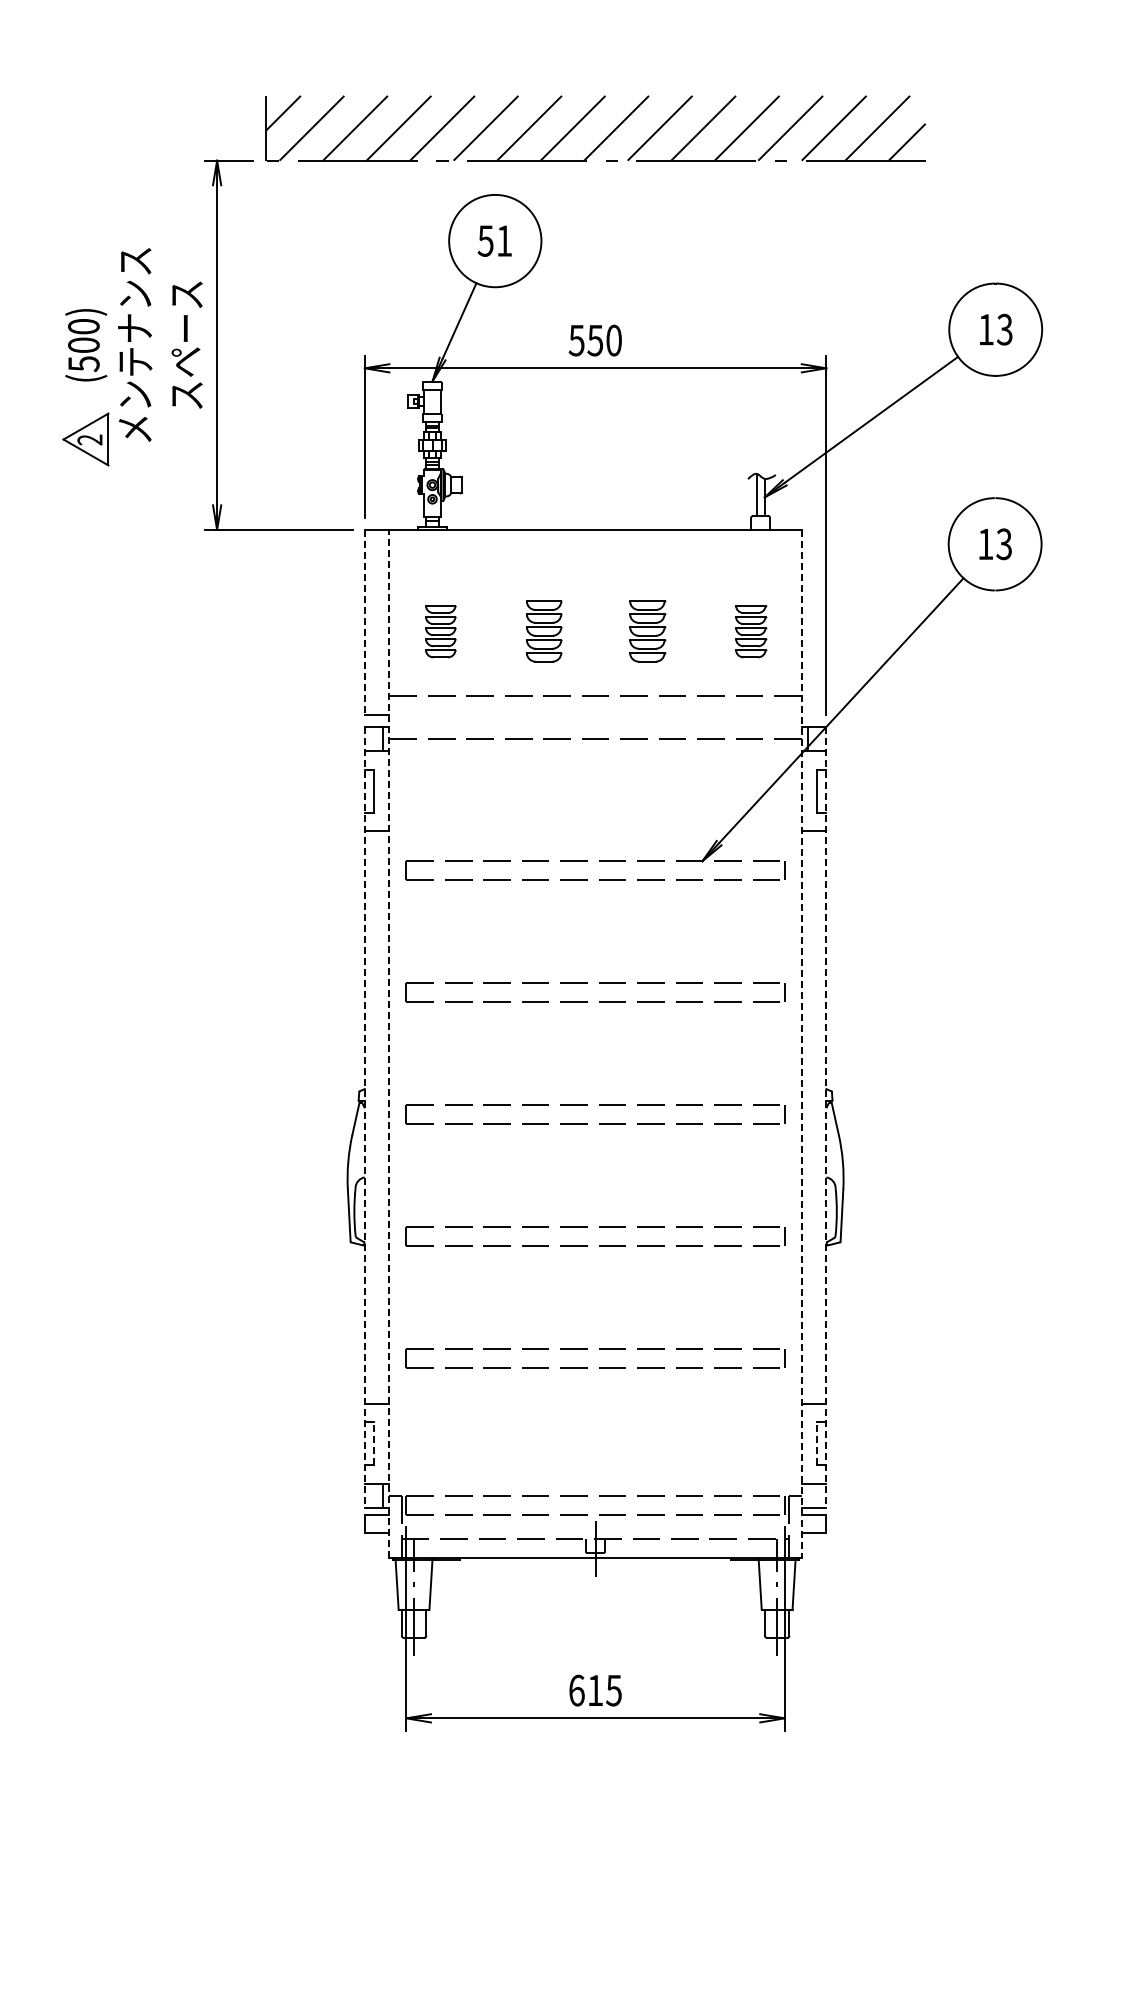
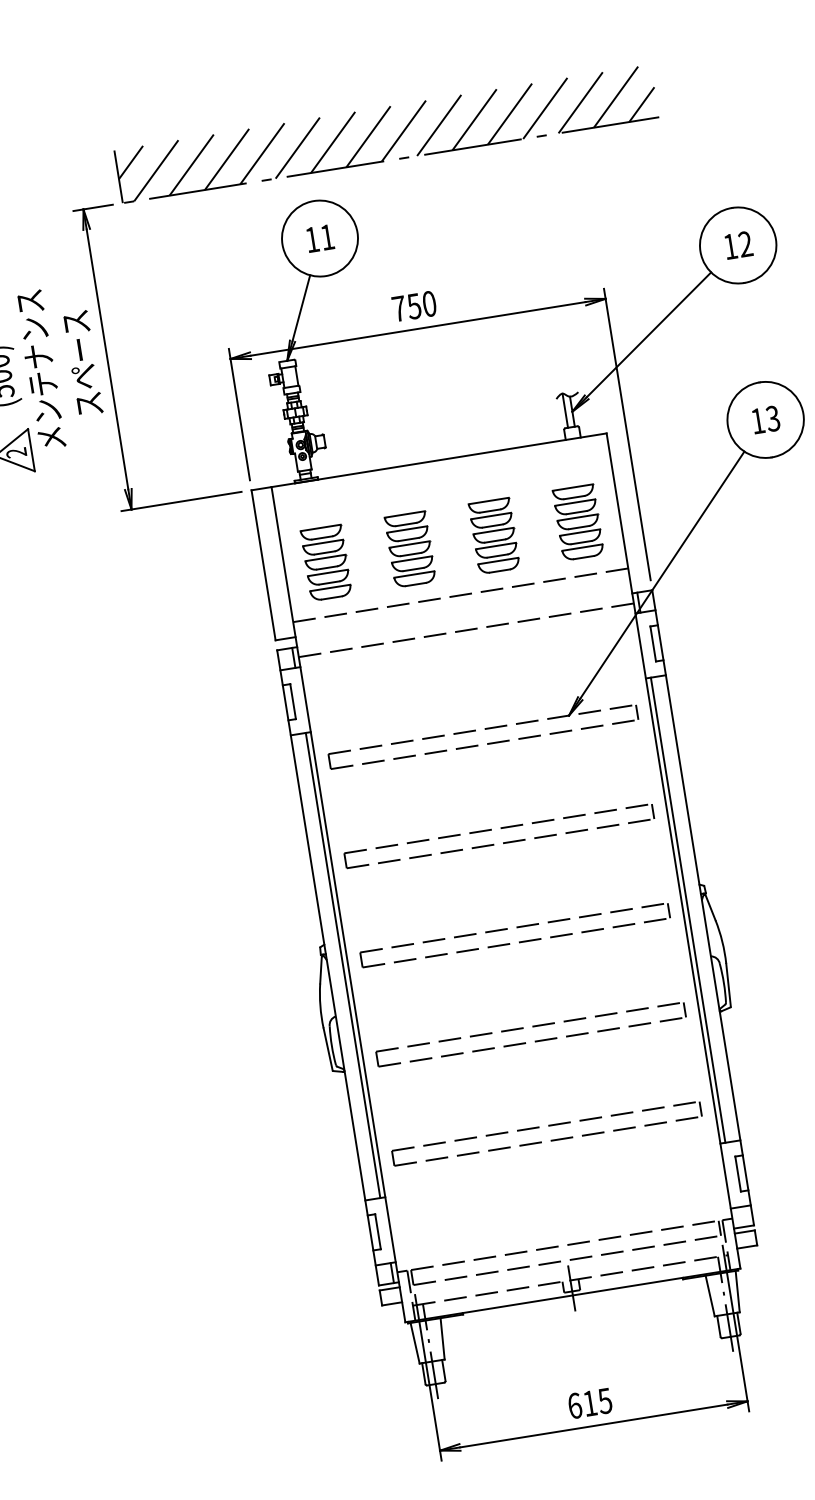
text: (485, 240) -> (311, 239), 51 -> 11
text: (1004, 329) -> (745, 244), 13 -> 12
text: (576, 340) -> (398, 308), 550 -> 750
line: (364, 622) -> (263, 565), dashed -> solid
part: (440, 631) -> (326, 562), size x1.67
part: (544, 631) -> (410, 549), size x1.43
part: (647, 631) -> (494, 536), size x1.43
part: (750, 631) -> (578, 522), size x1.67
line: (389, 1043) -> (338, 904), dashed -> solid
line: (801, 1043) -> (673, 850), dashed -> solid
line: (364, 1117) -> (327, 967), dashed -> solid
line: (383, 1117) -> (343, 965), added
line: (807, 1117) -> (687, 910), added
line: (826, 1117) -> (703, 907), dashed -> solid
line: (374, 1443) -> (378, 1231), dashed -> solid
line: (817, 1443) -> (738, 1173), dashed -> solid

